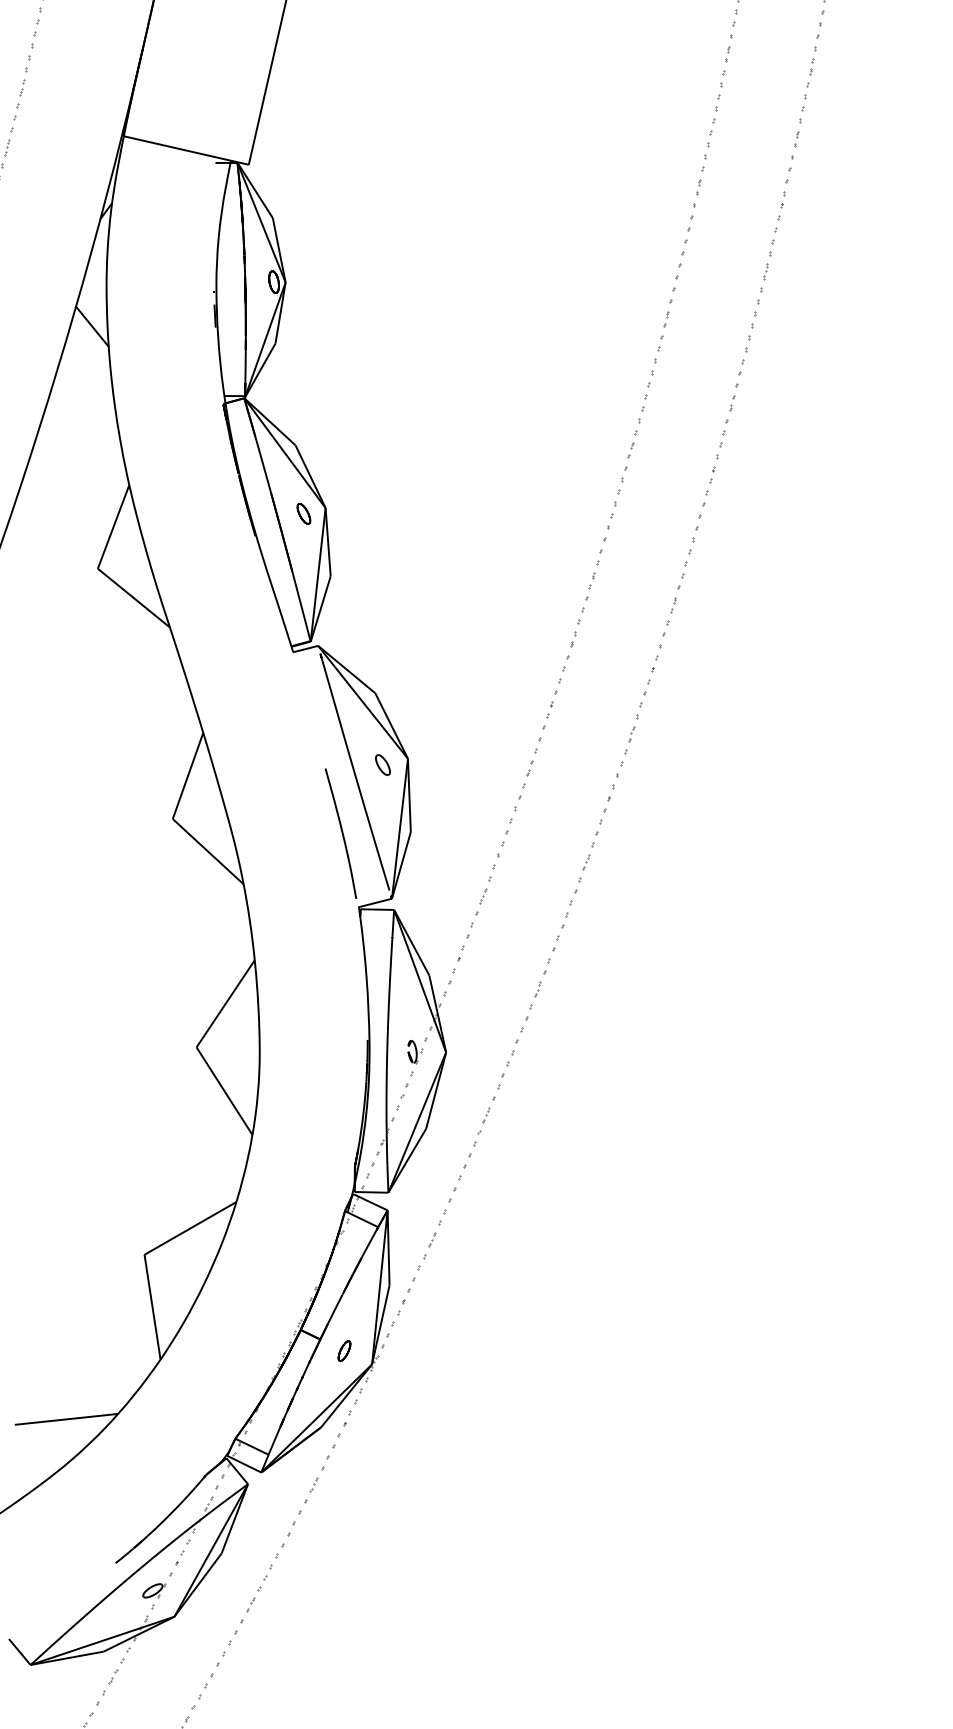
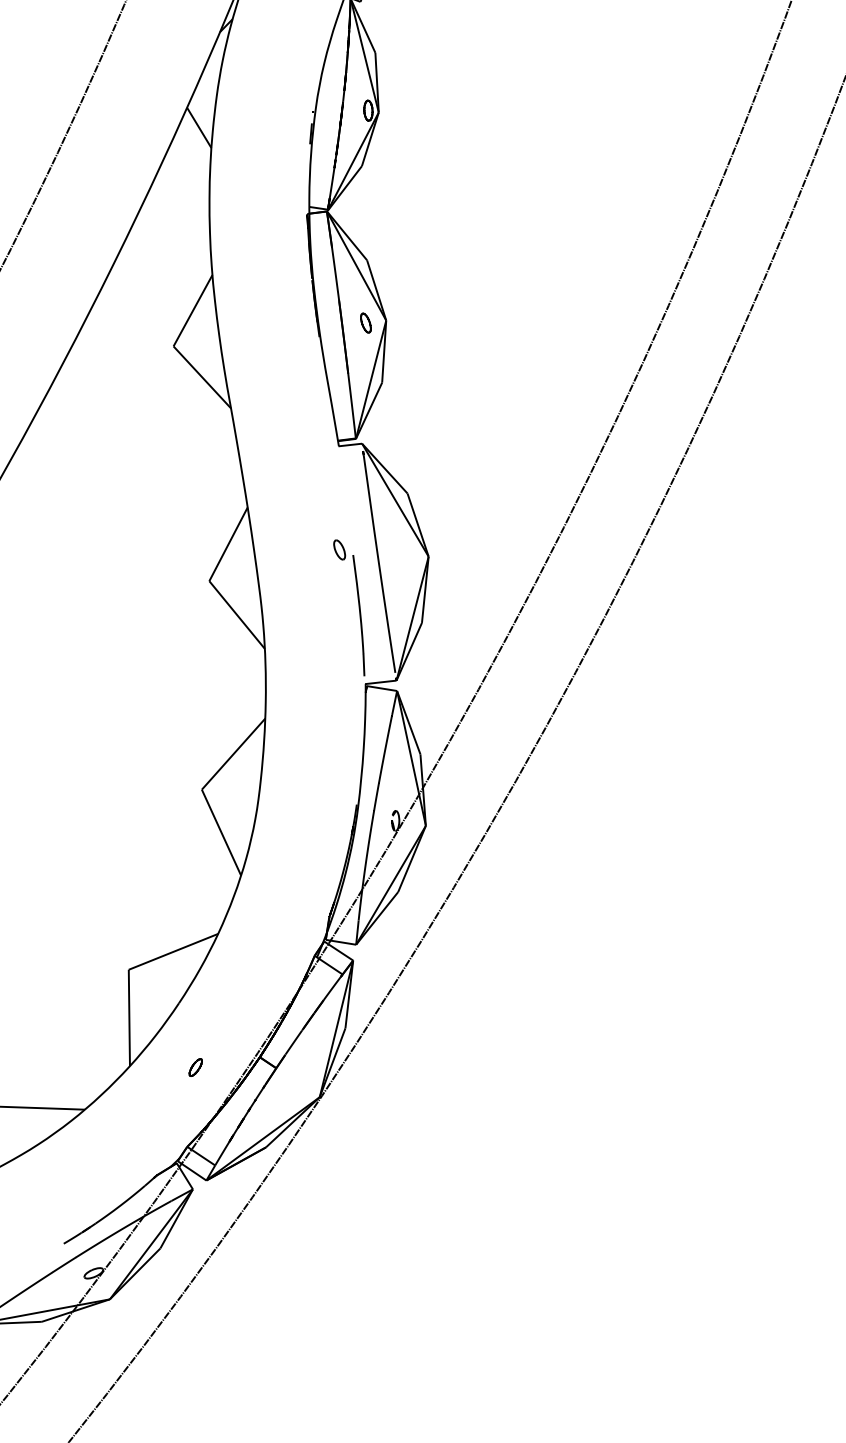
part: (382, 765) -> (339, 550), moved
part: (344, 1351) -> (195, 1067), moved

